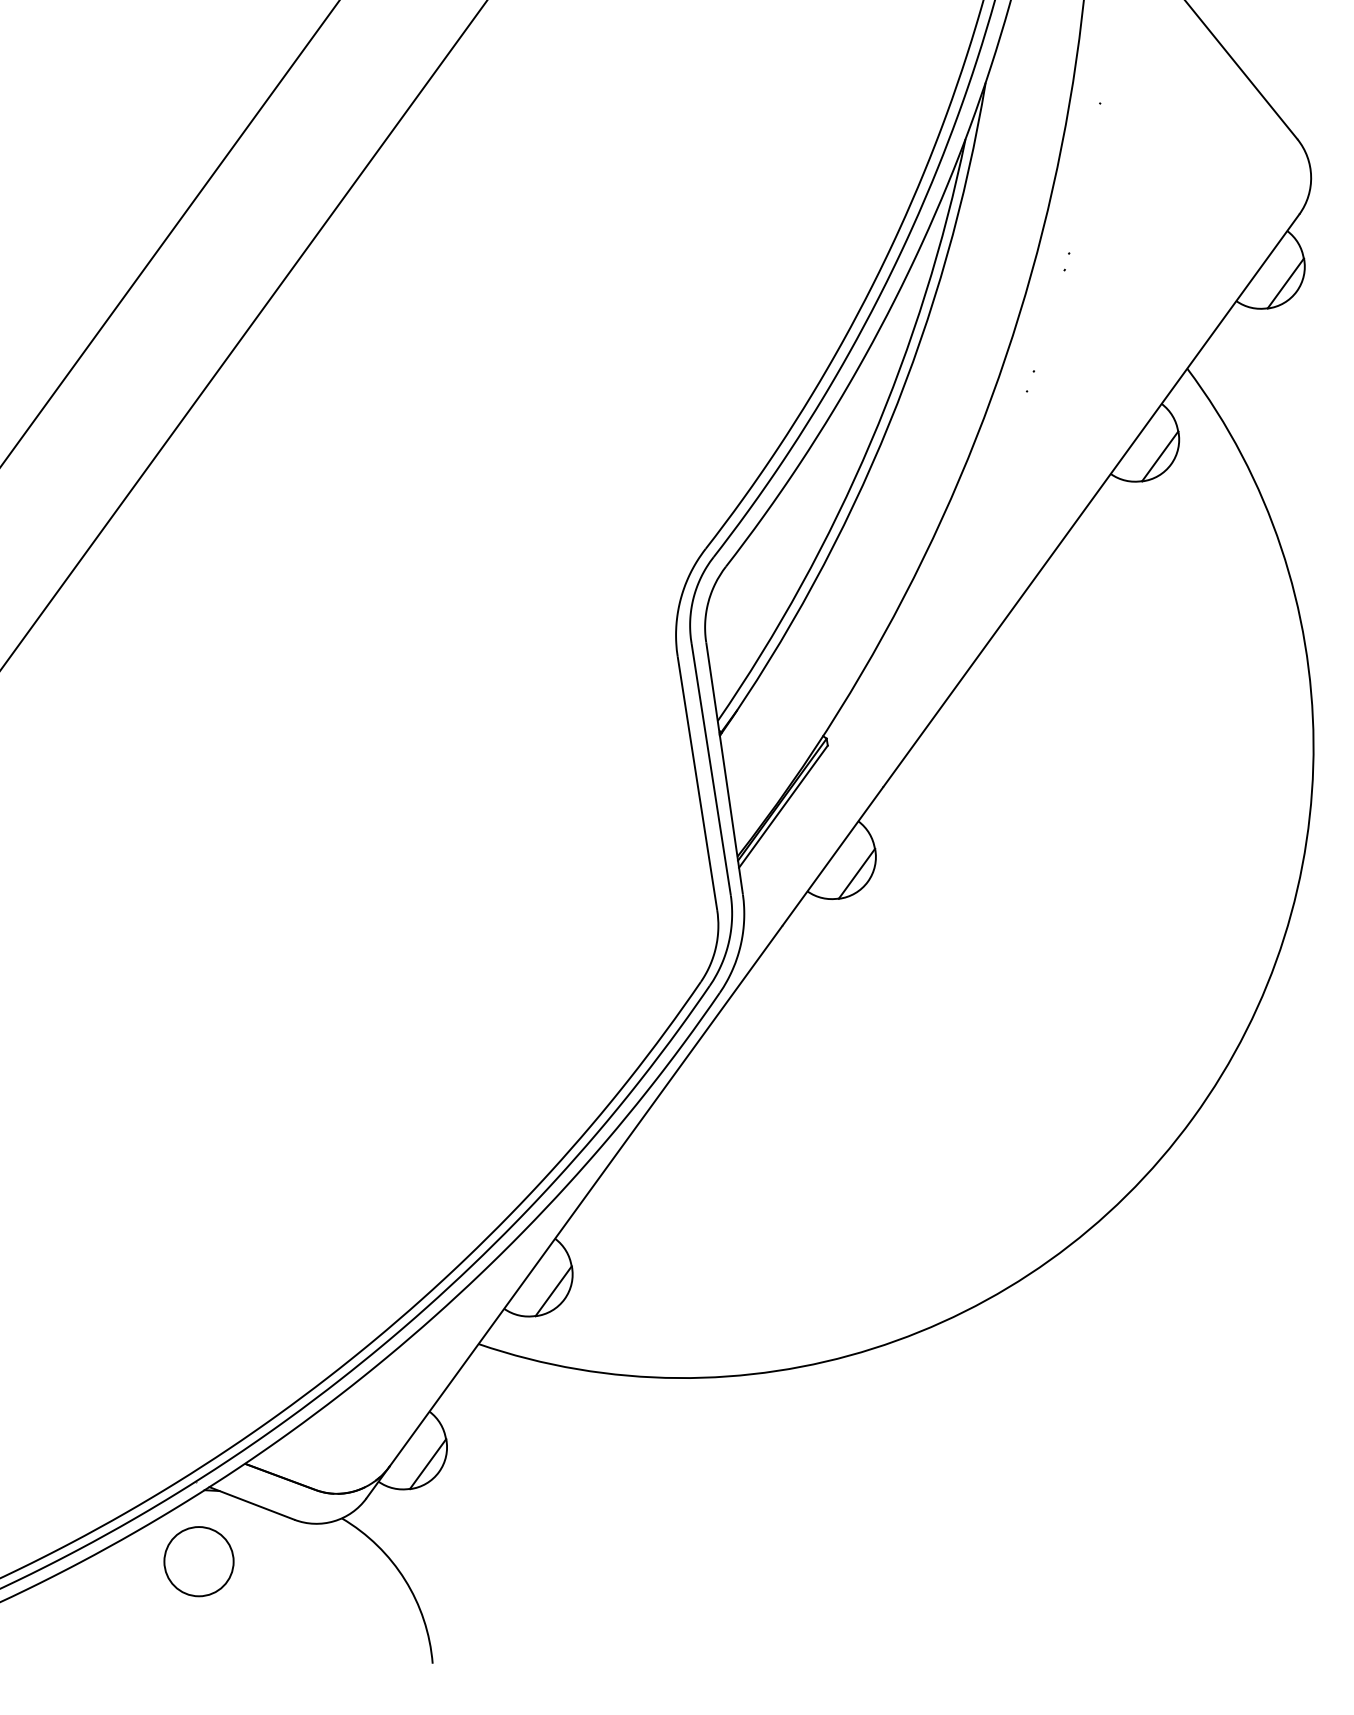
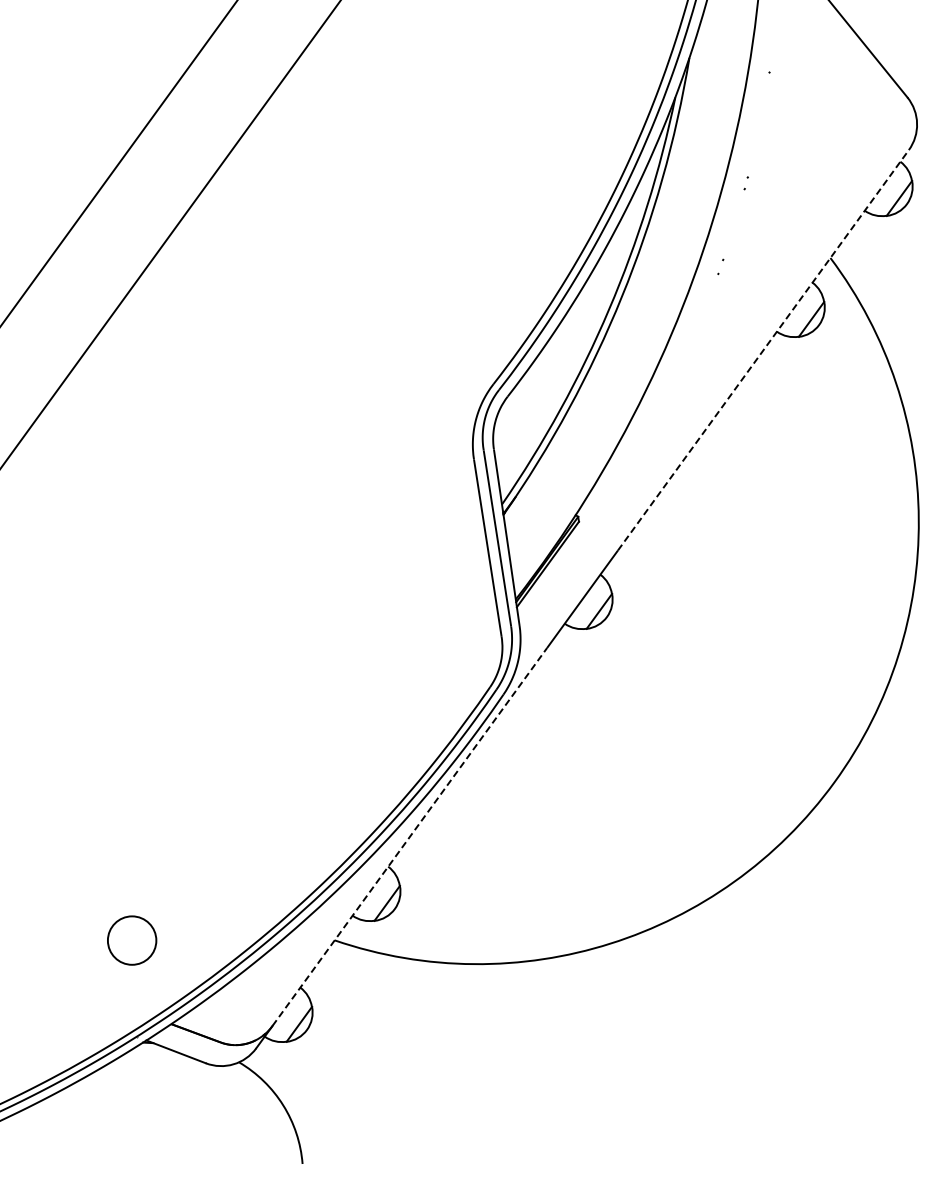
line: (1091, 499) -> (763, 349), solid -> dashed
line: (585, 1195) -> (409, 836), solid -> dashed
circle: (199, 1561) -> (132, 940), moved

